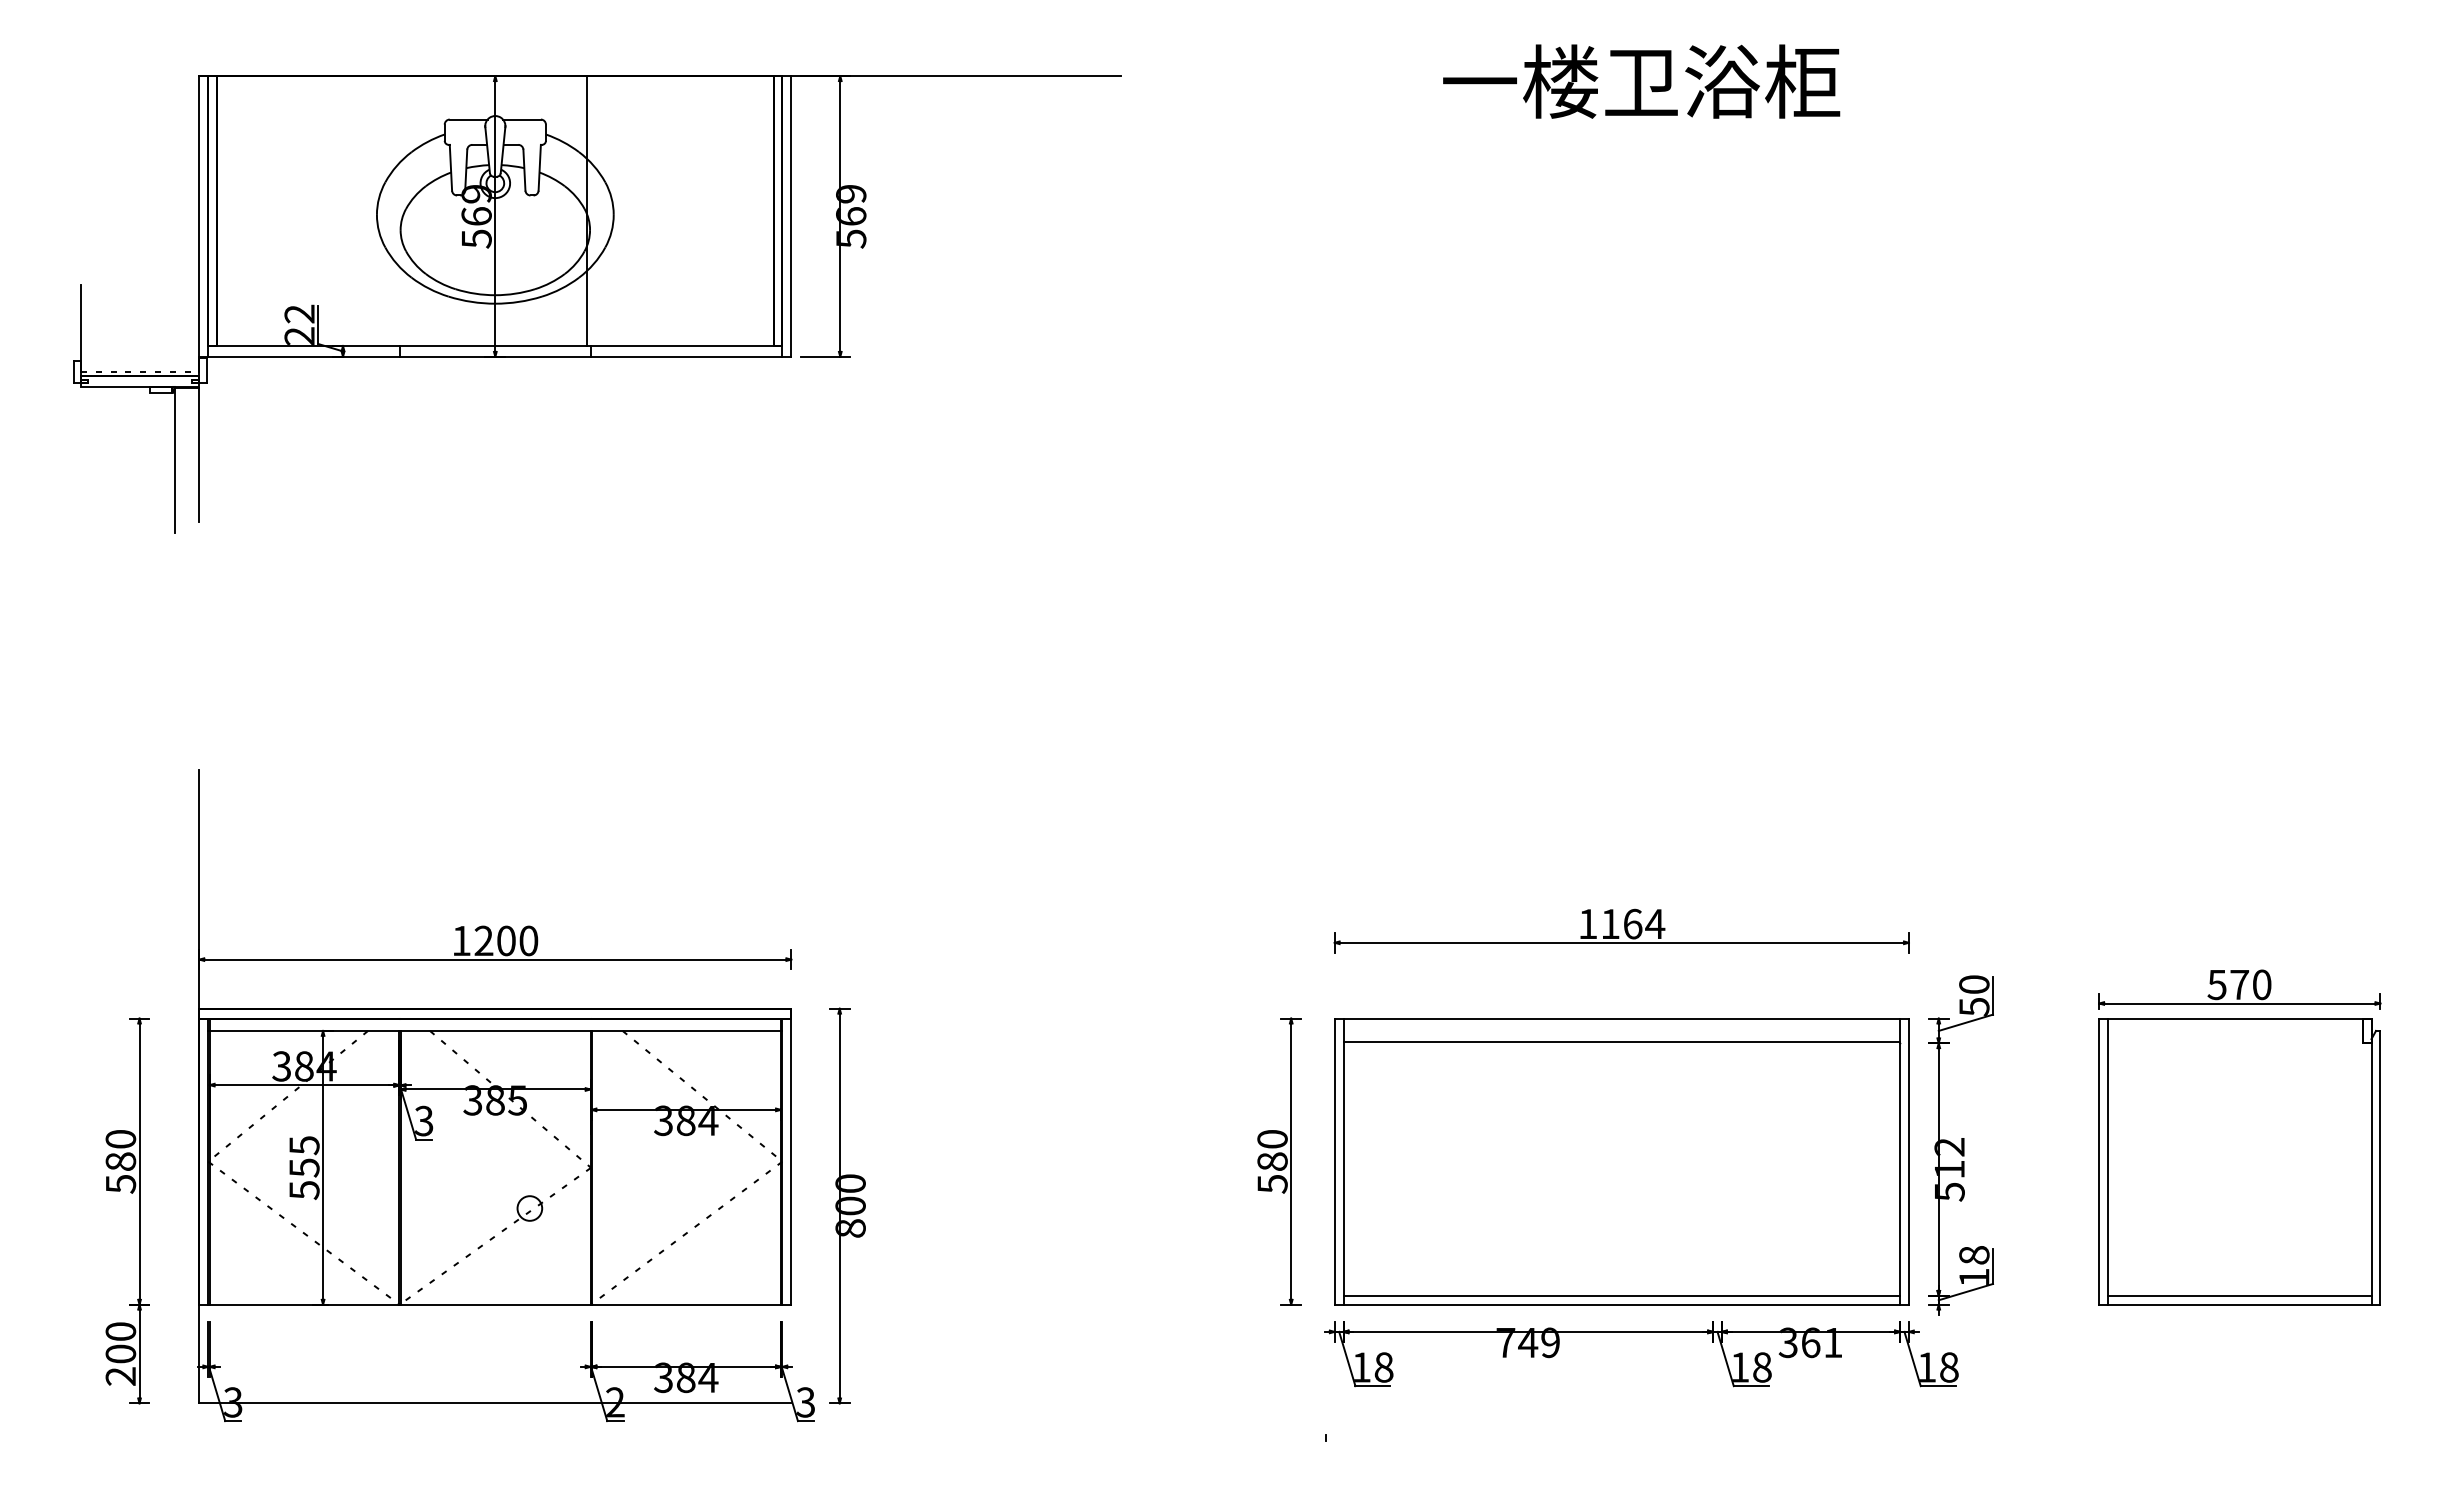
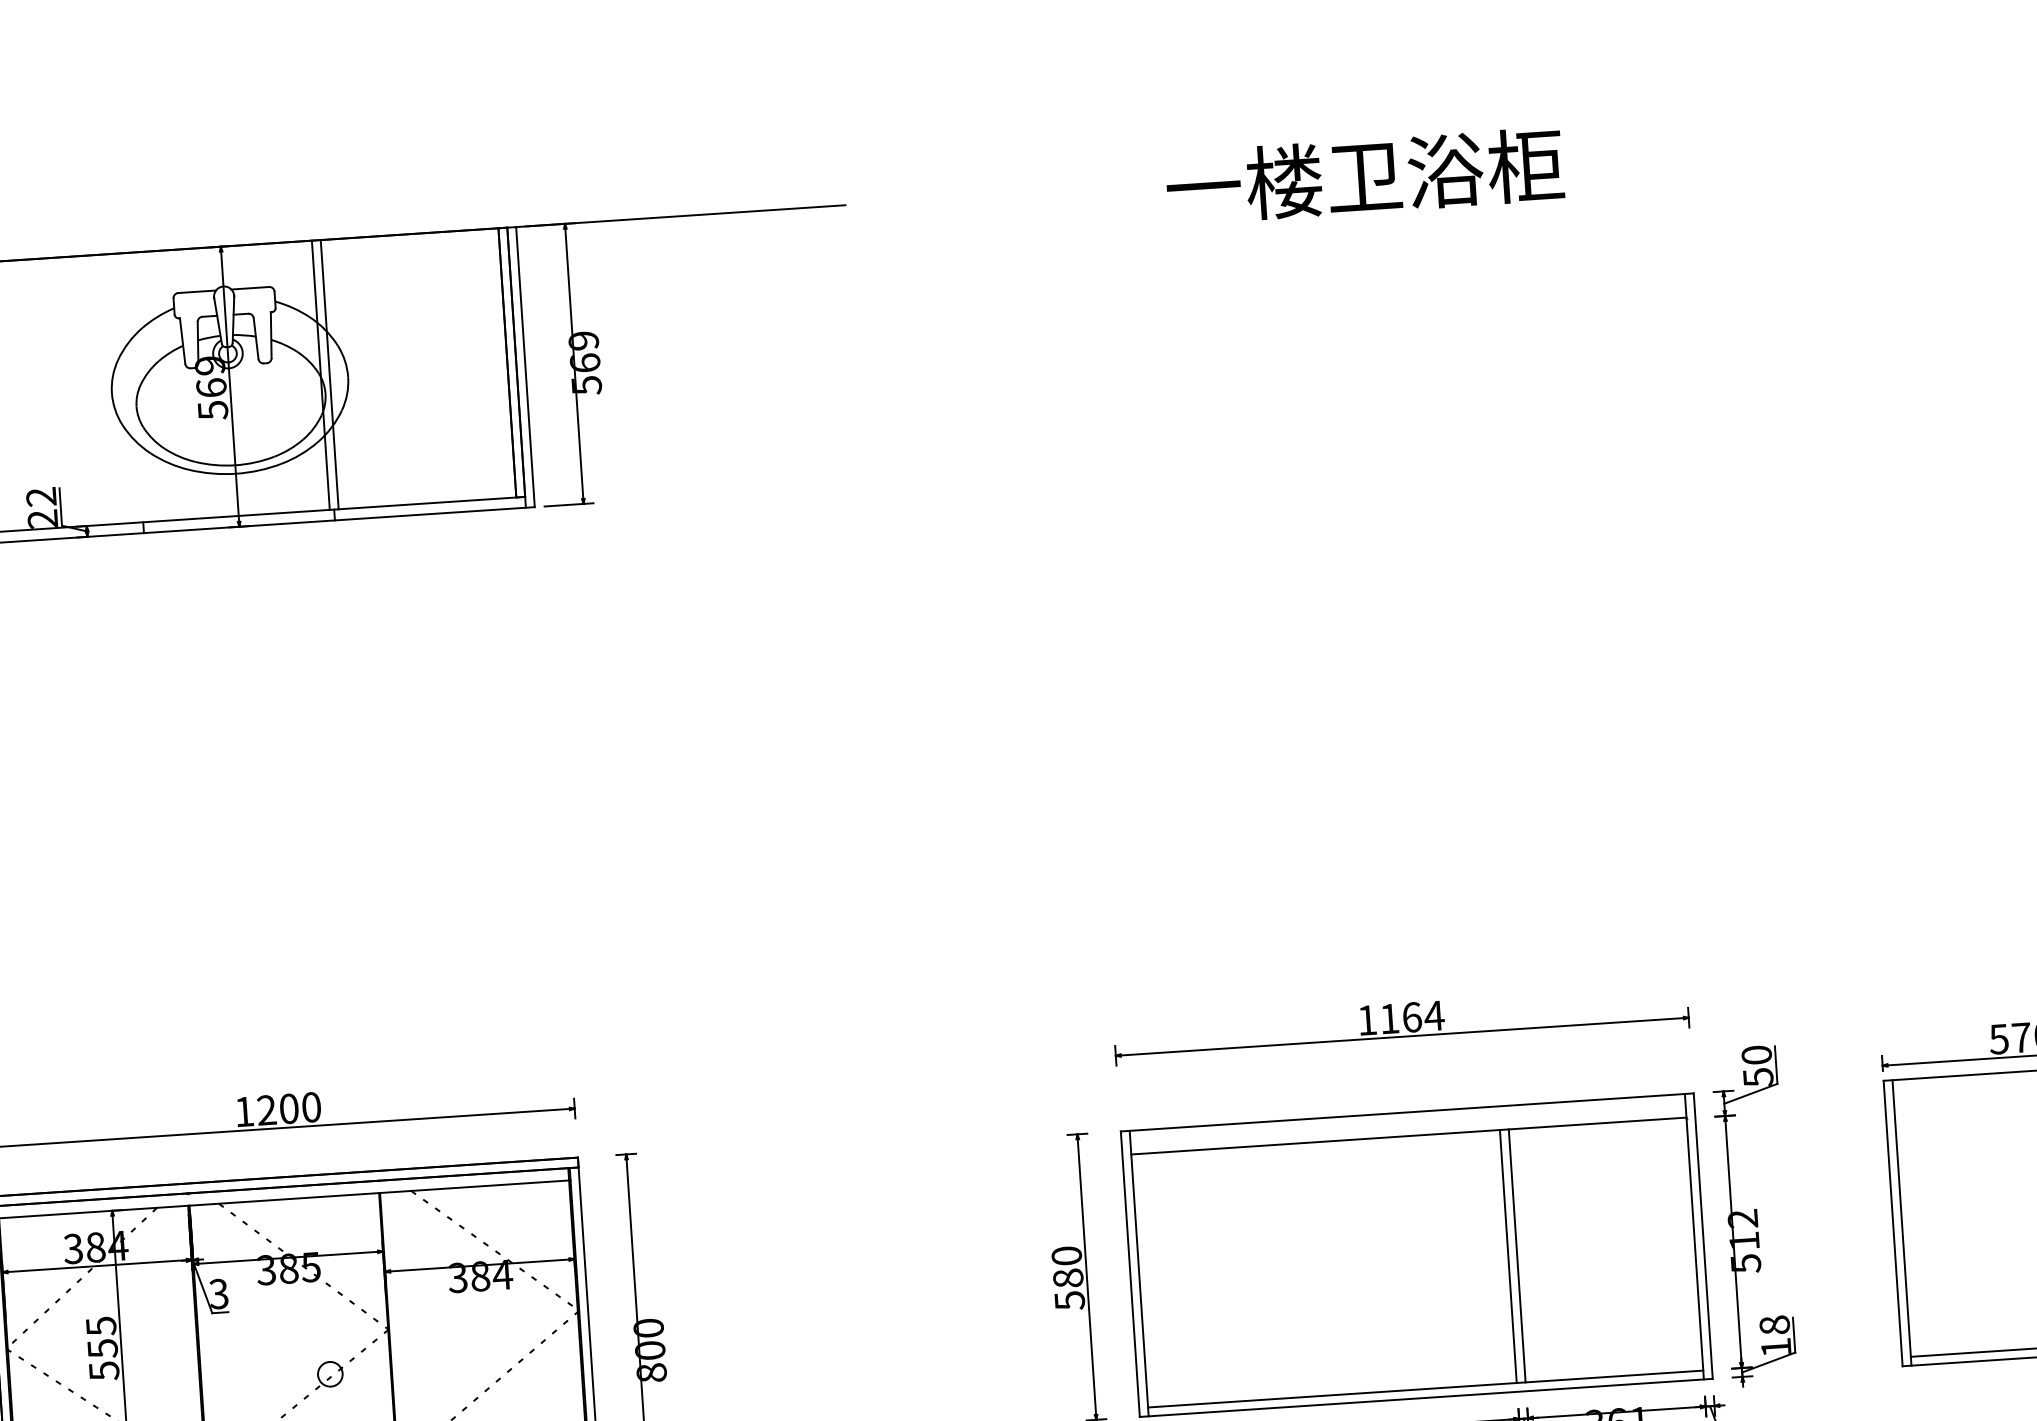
line: (595, 210) -> (329, 374), added
line: (1713, 1168) -> (1508, 1255), added
line: (1721, 1168) -> (1516, 1255), added

